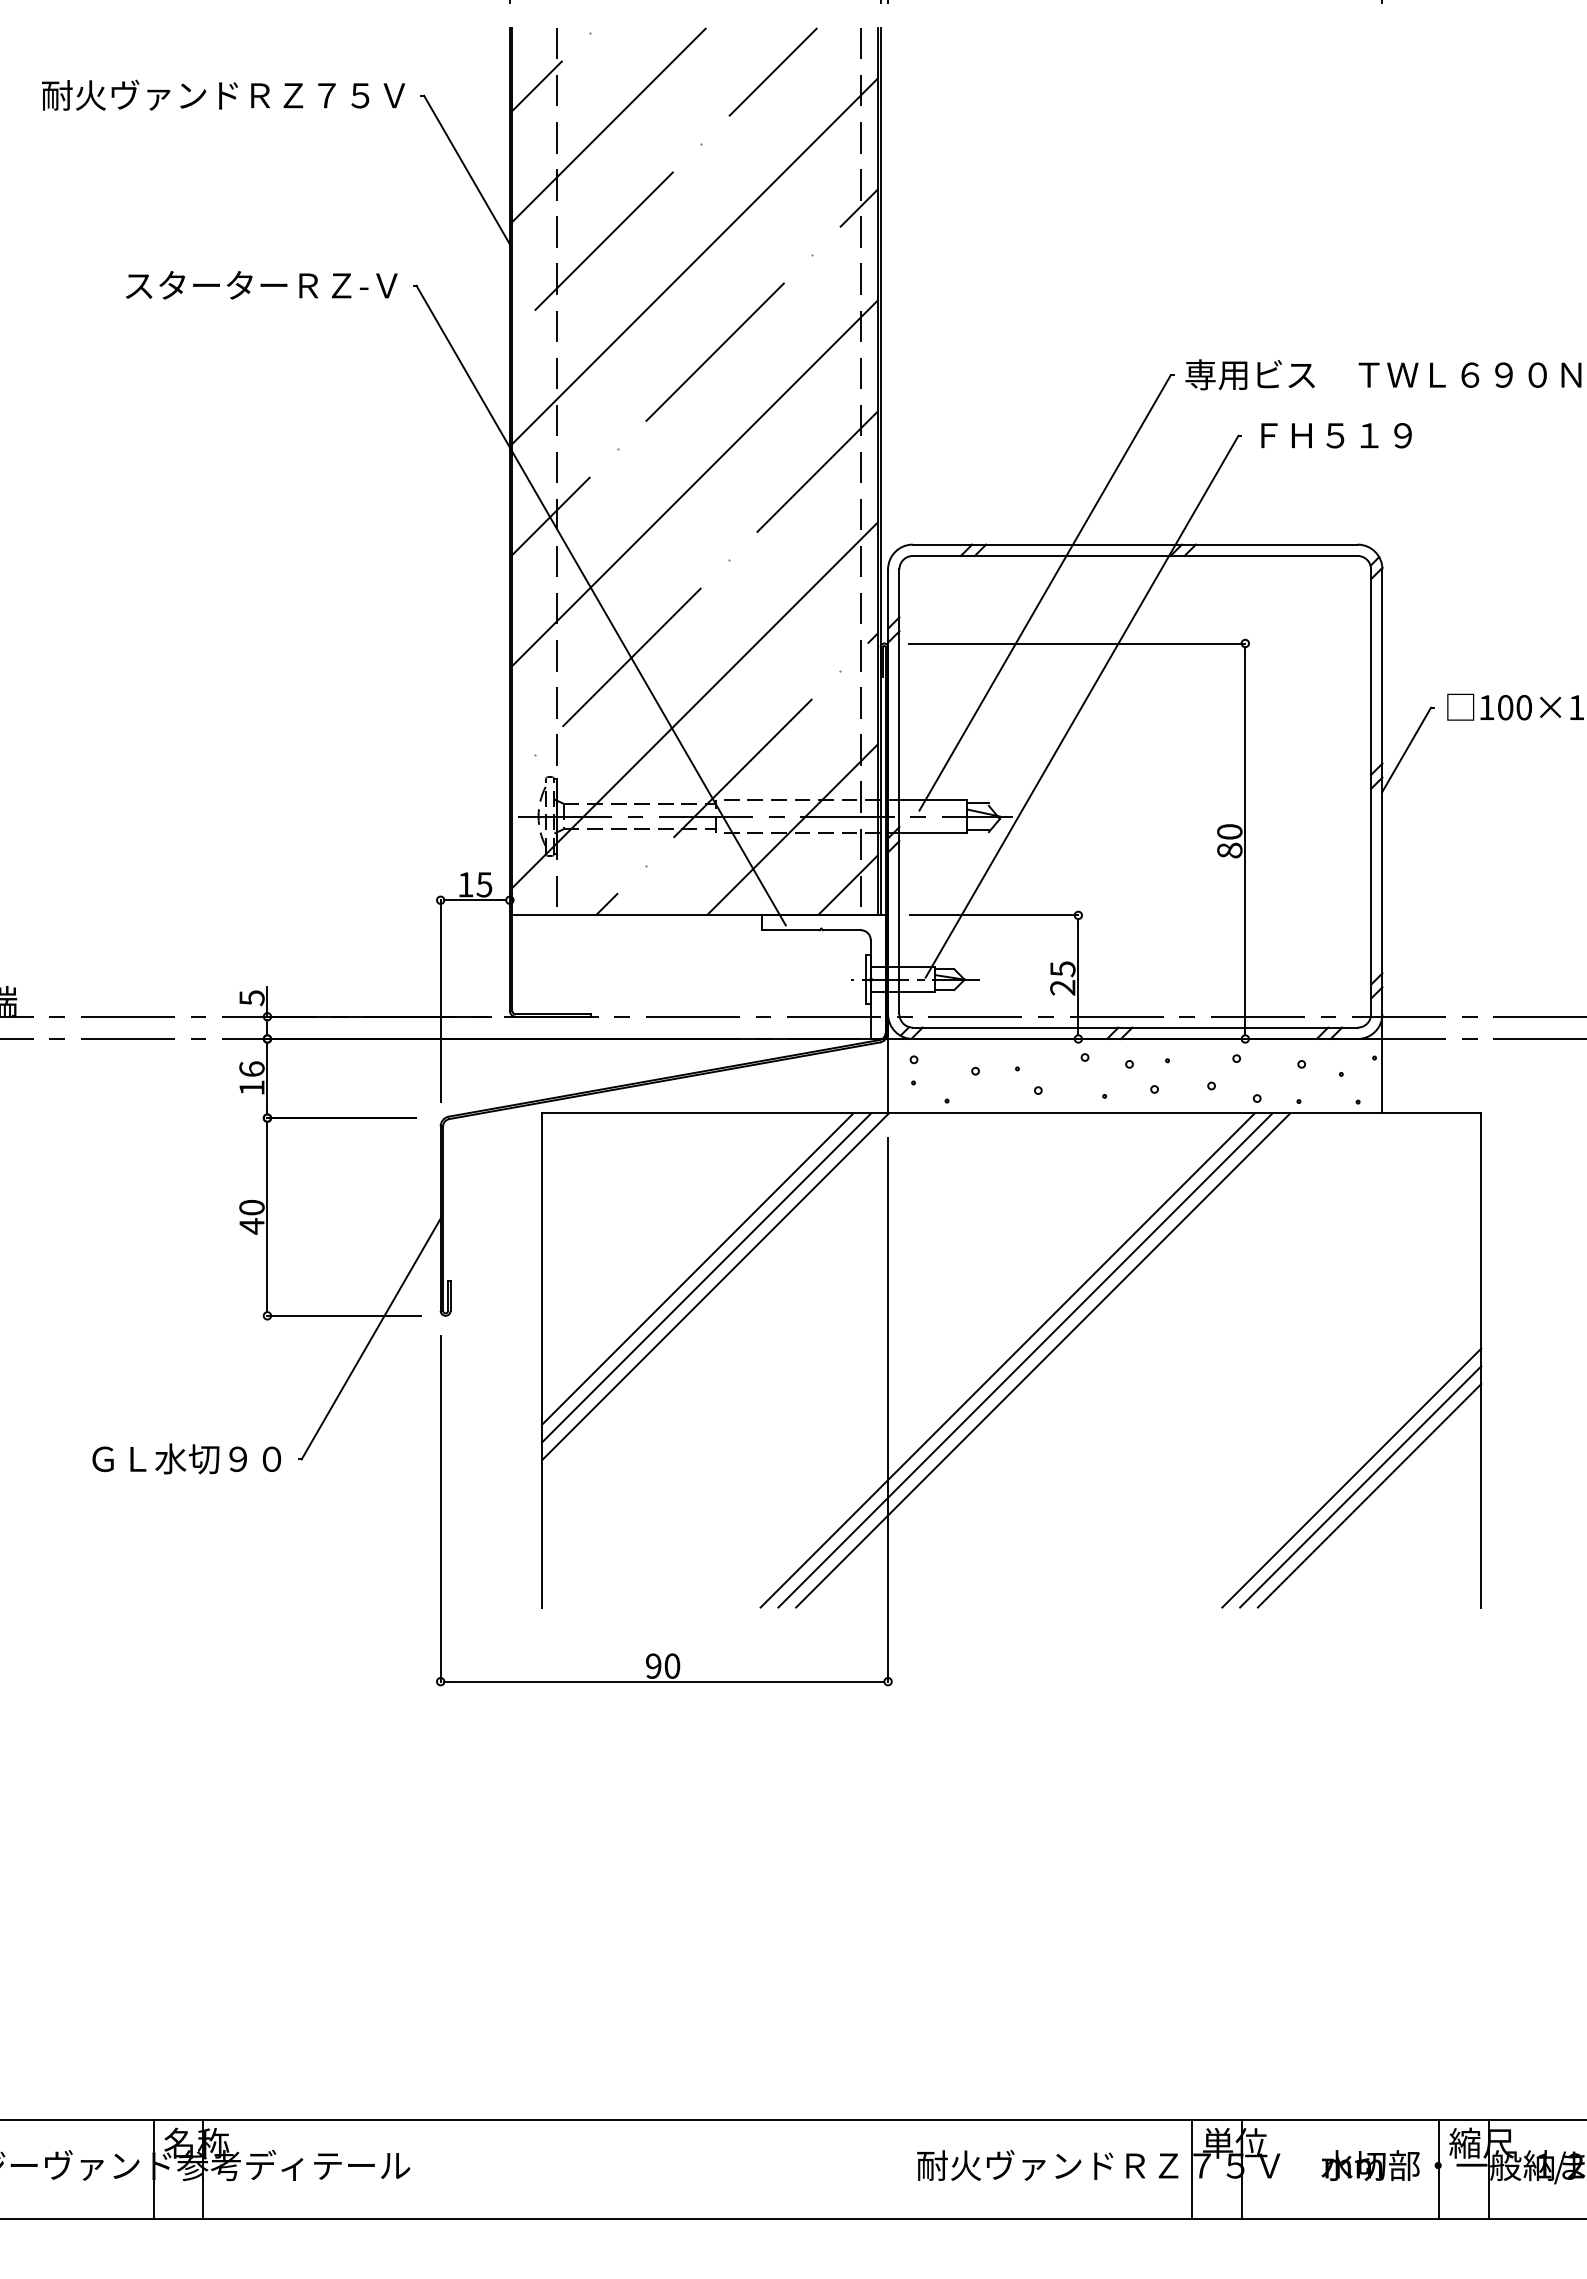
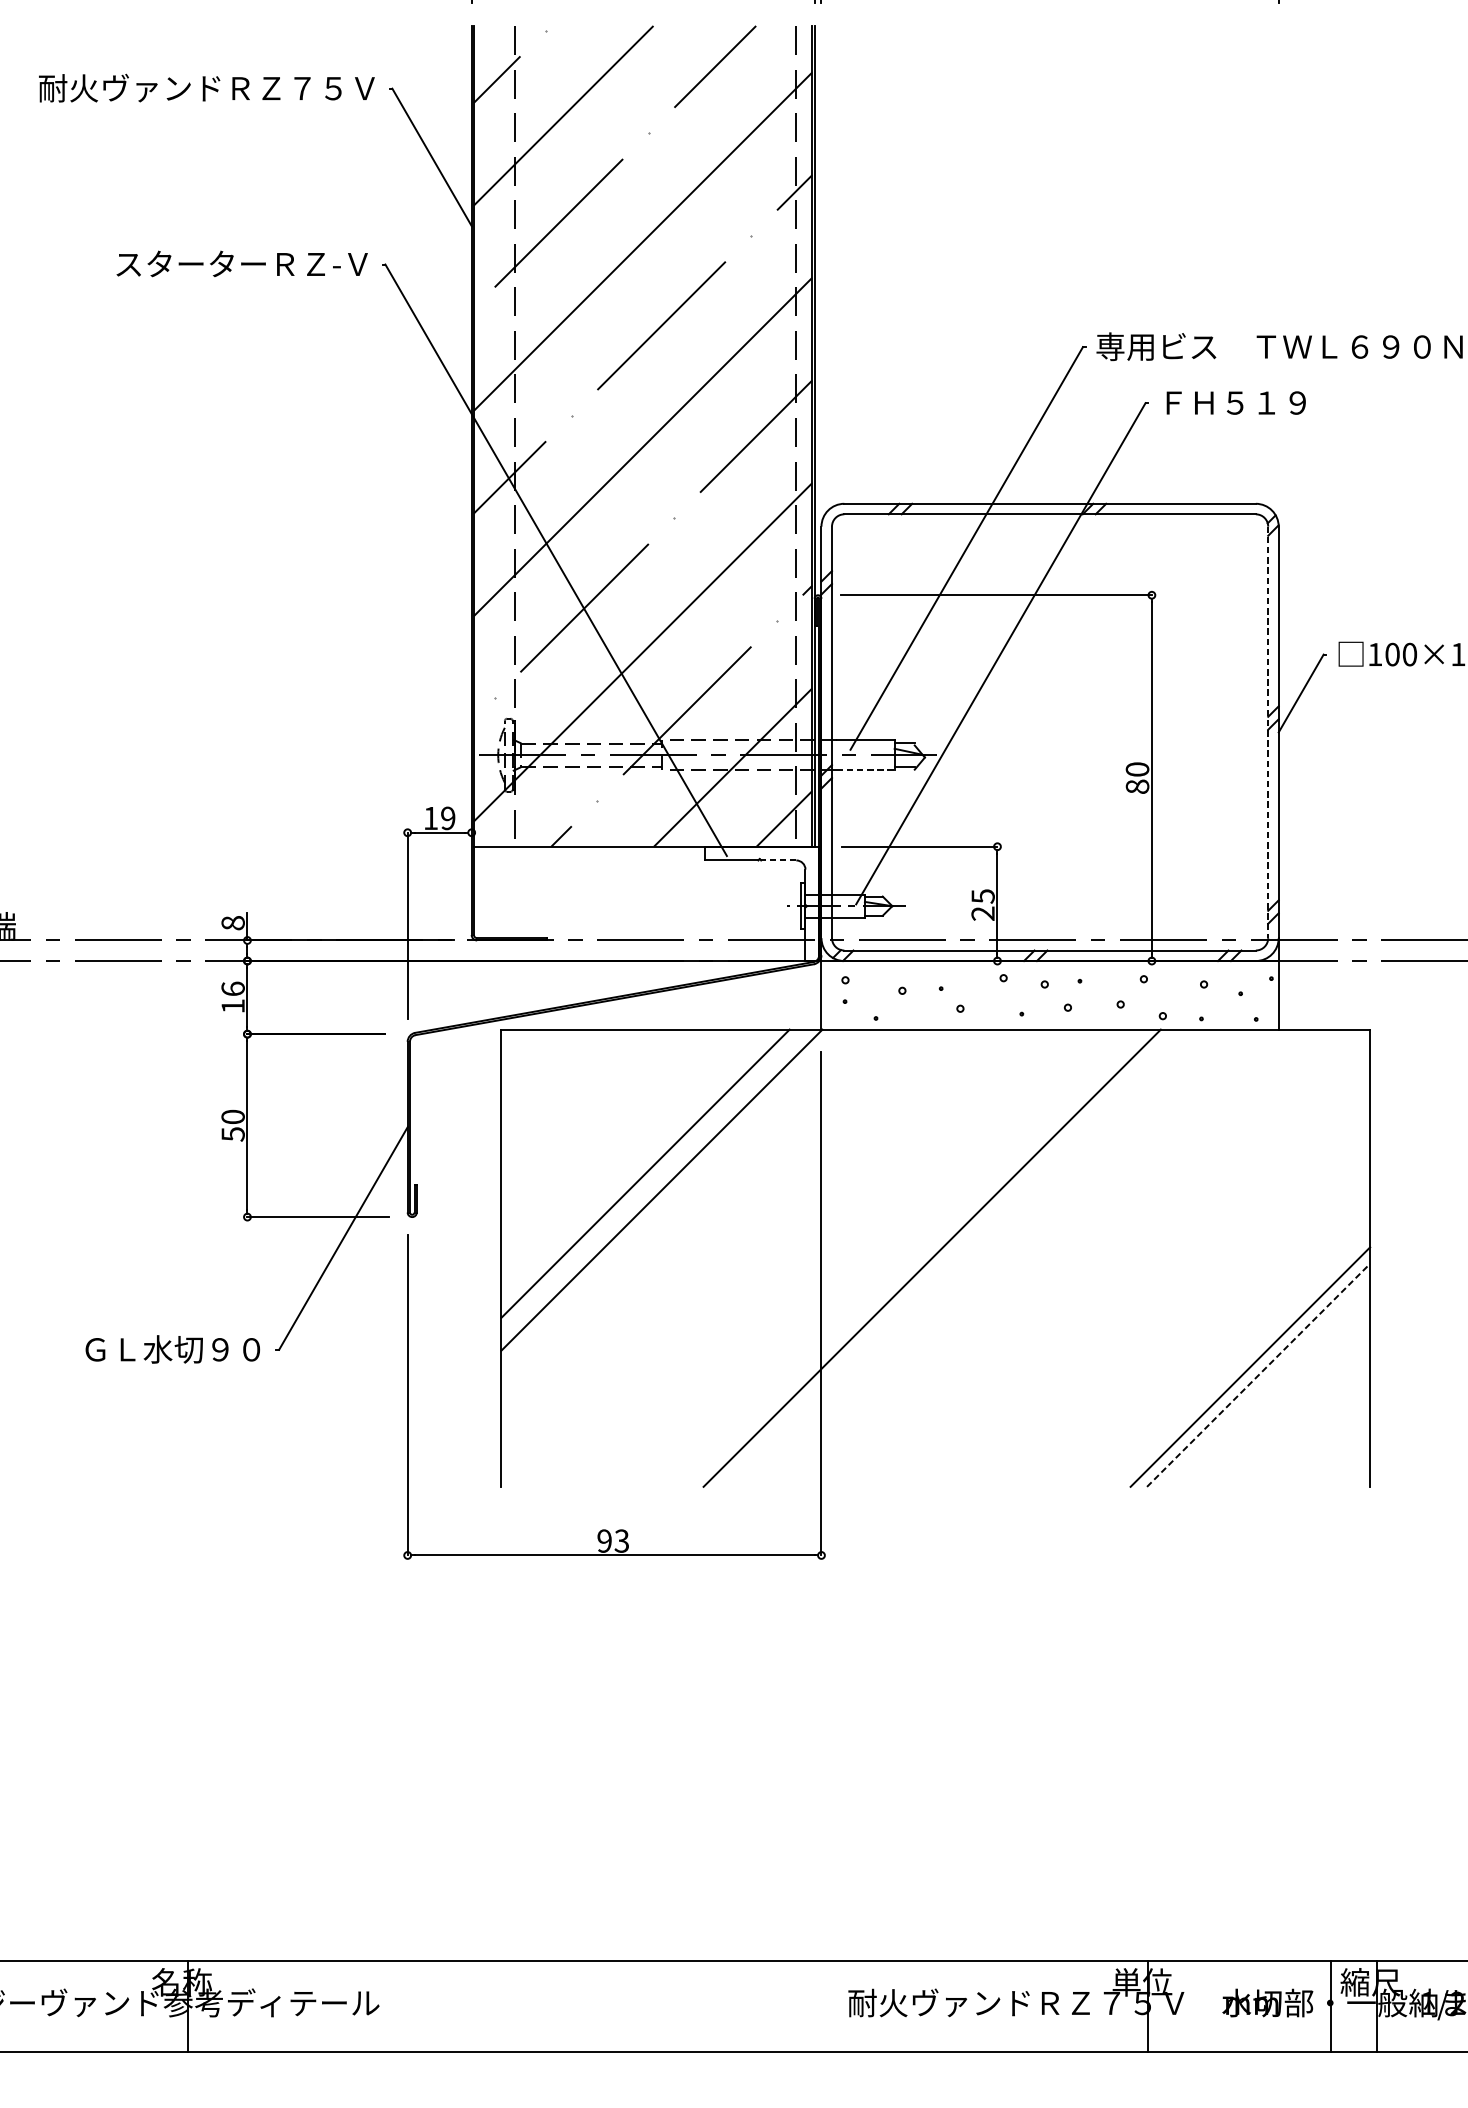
line: (1371, 792) -> (1268, 733), solid -> dashed
line: (936, 832) -> (866, 770), solid -> dashed
text: (484, 884) -> (448, 818), 15 -> 19
line: (841, 930) -> (778, 860), solid -> dashed
text: (251, 998) -> (232, 923), 5 -> 8
text: (251, 1226) -> (232, 1134), 40 -> 50
line: (706, 1277) -> (653, 1181), removed
line: (1025, 1360) -> (948, 1258), removed
line: (1043, 1360) -> (965, 1258), removed
line: (1360, 1486) -> (1258, 1374), solid -> dashed
line: (1369, 1495) -> (1266, 1383), removed
text: (672, 1665) -> (622, 1540), 90 -> 93
line: (153, 2169) -> (142, 2006), removed
line: (1192, 2169) -> (1103, 2006), removed

